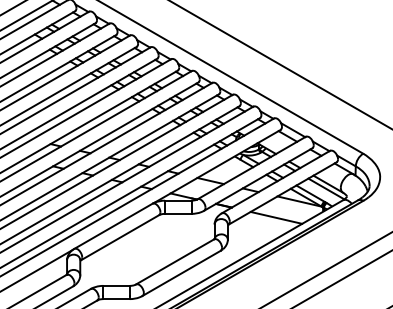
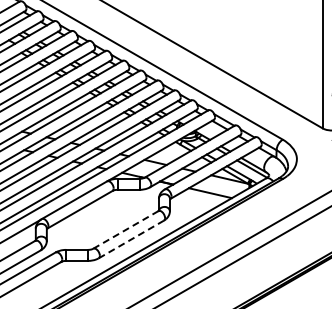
line: (174, 261) -> (125, 229), solid -> dashed
line: (181, 273) -> (131, 239), solid -> dashed

